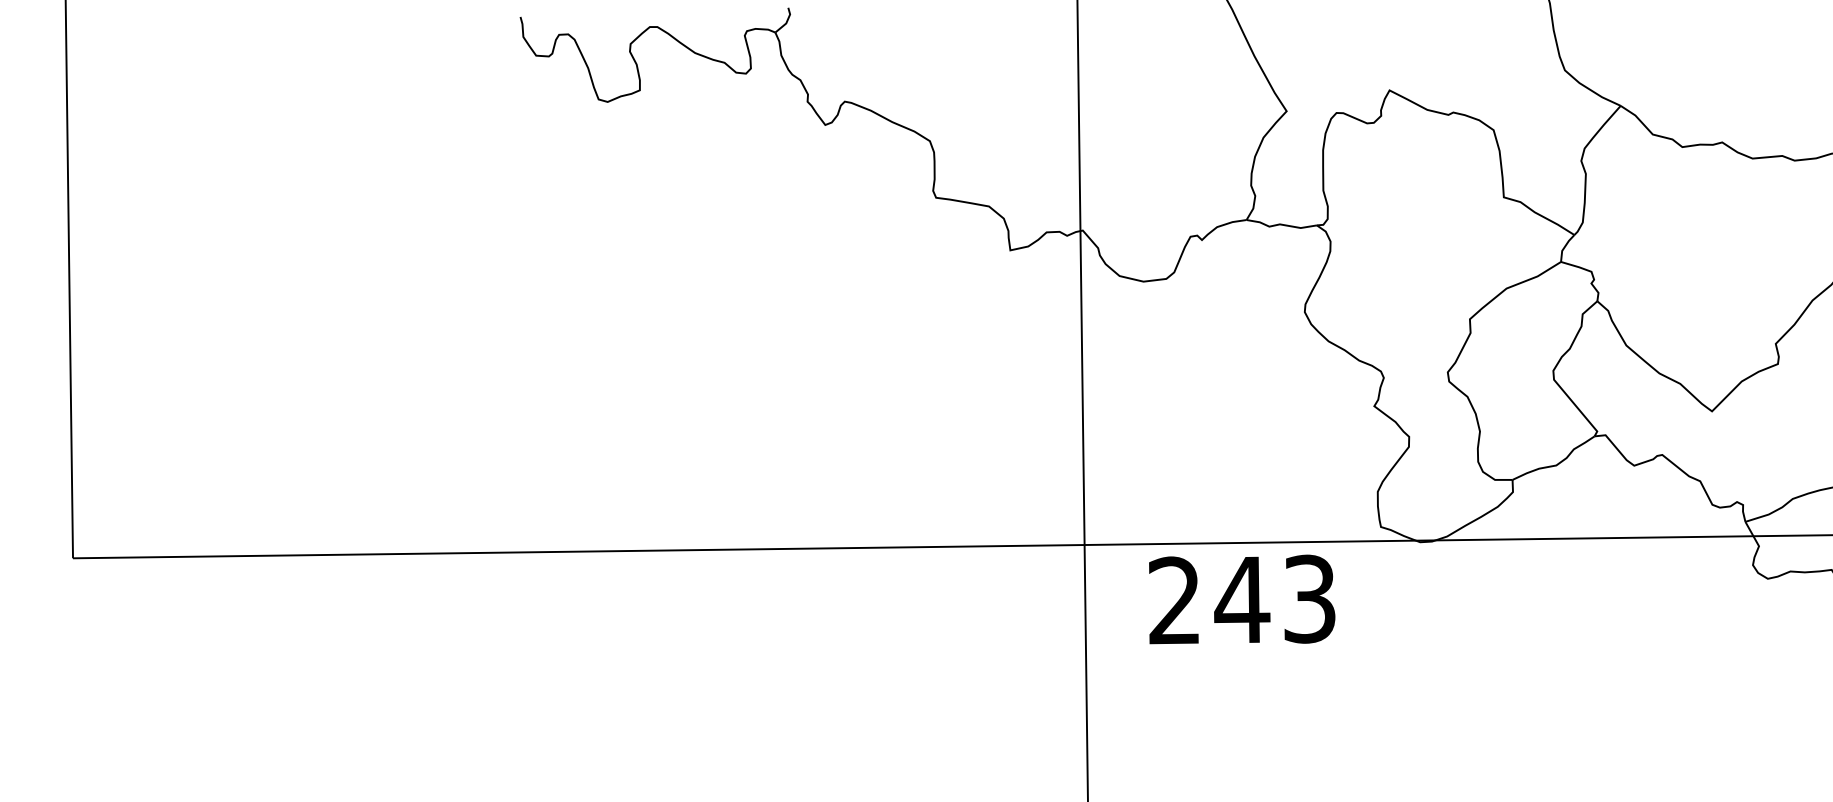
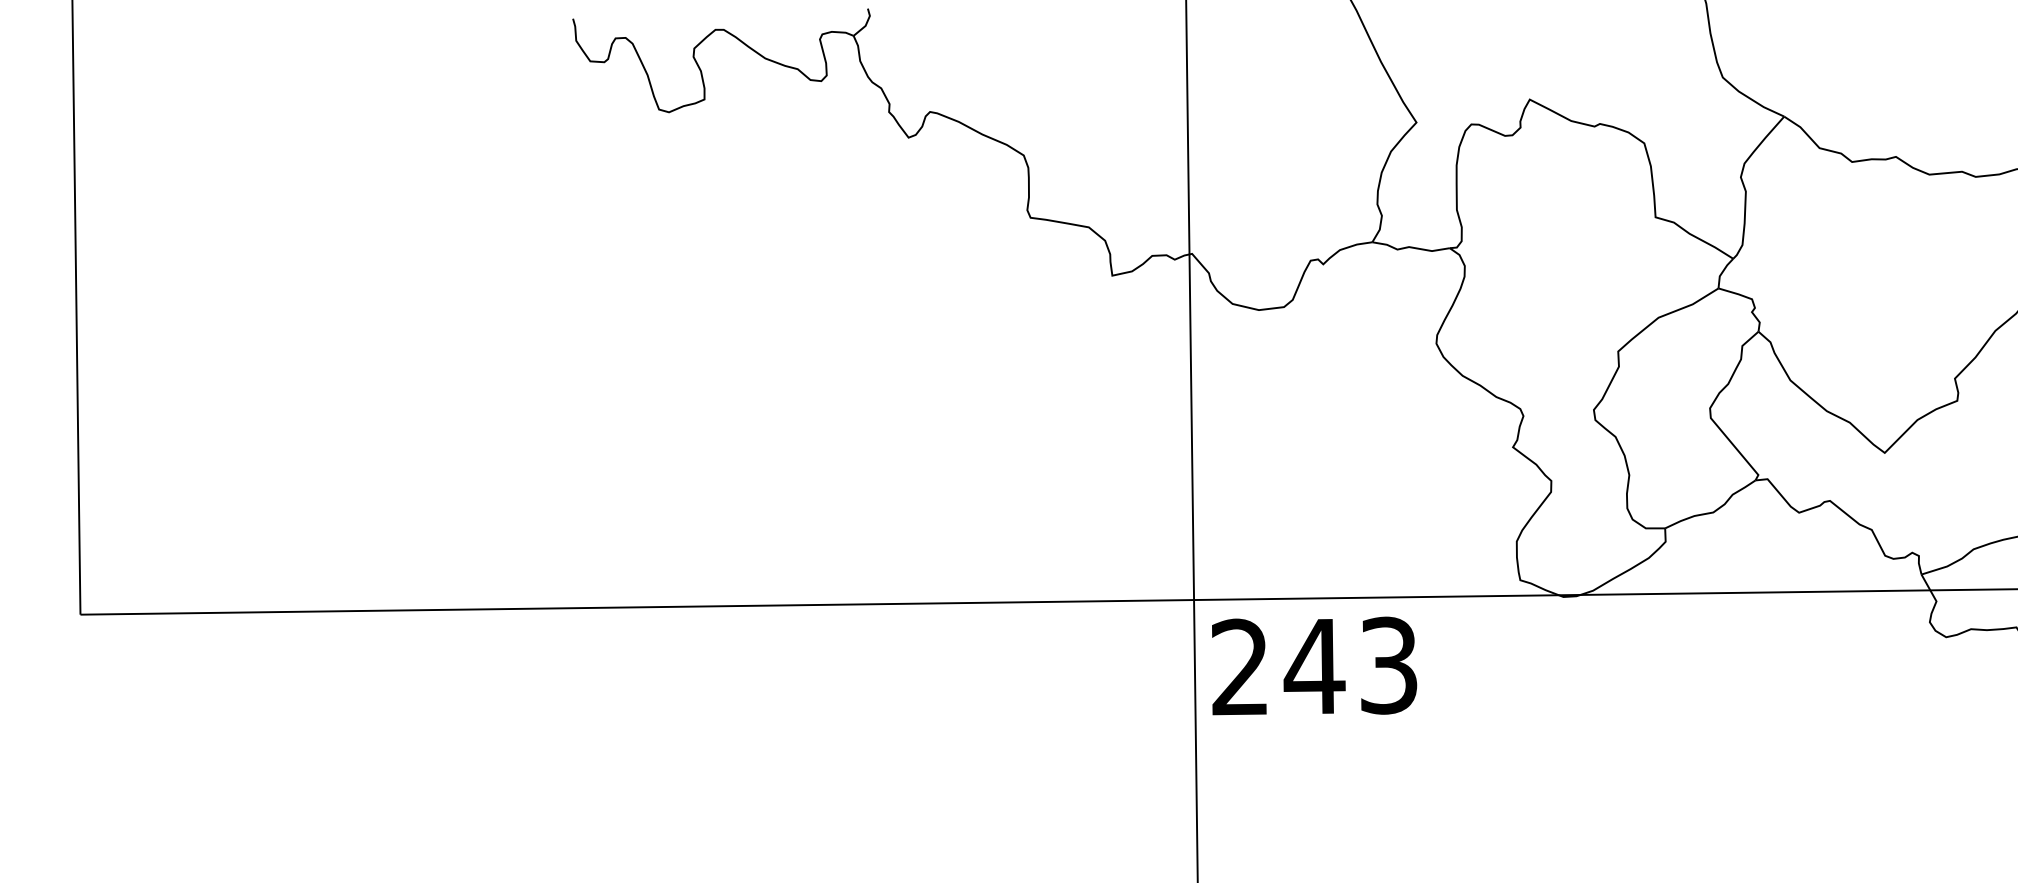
text: (1242, 599) -> (1314, 665), moved

